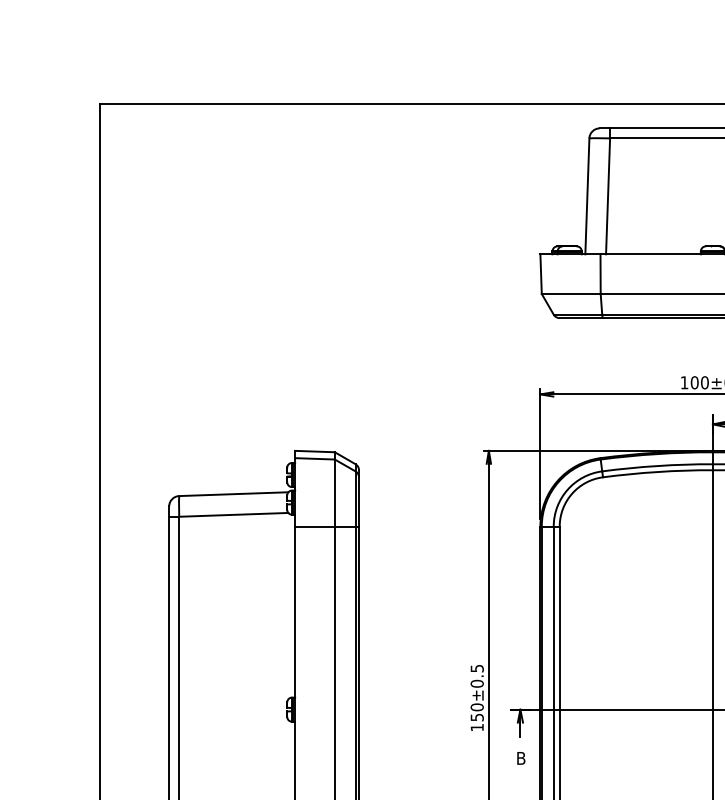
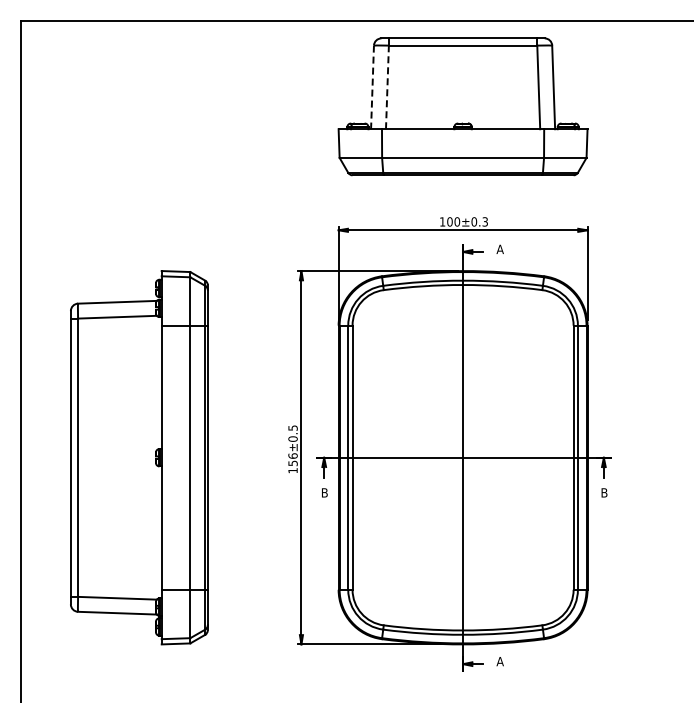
line: (587, 196) -> (372, 87), solid -> dashed
line: (608, 196) -> (387, 87), solid -> dashed
text: (476, 706) -> (292, 455), 150±0.5 -> 156±0.5

